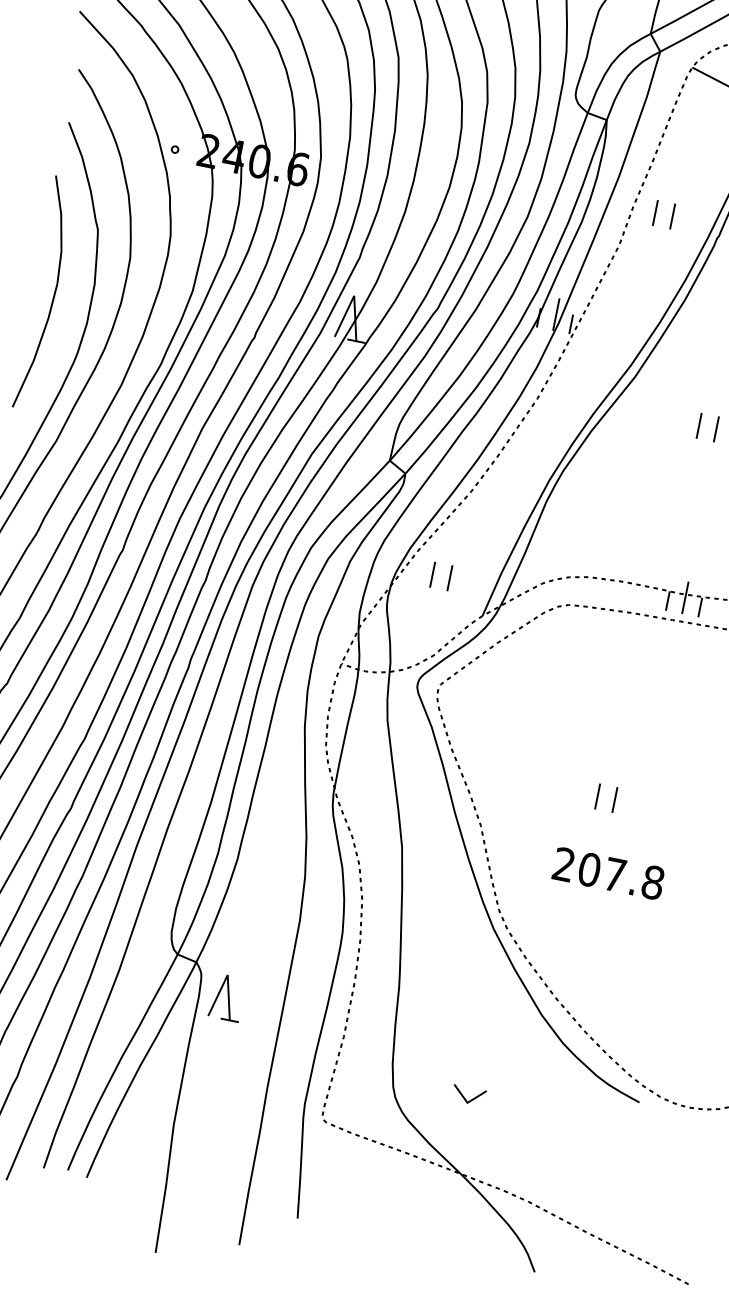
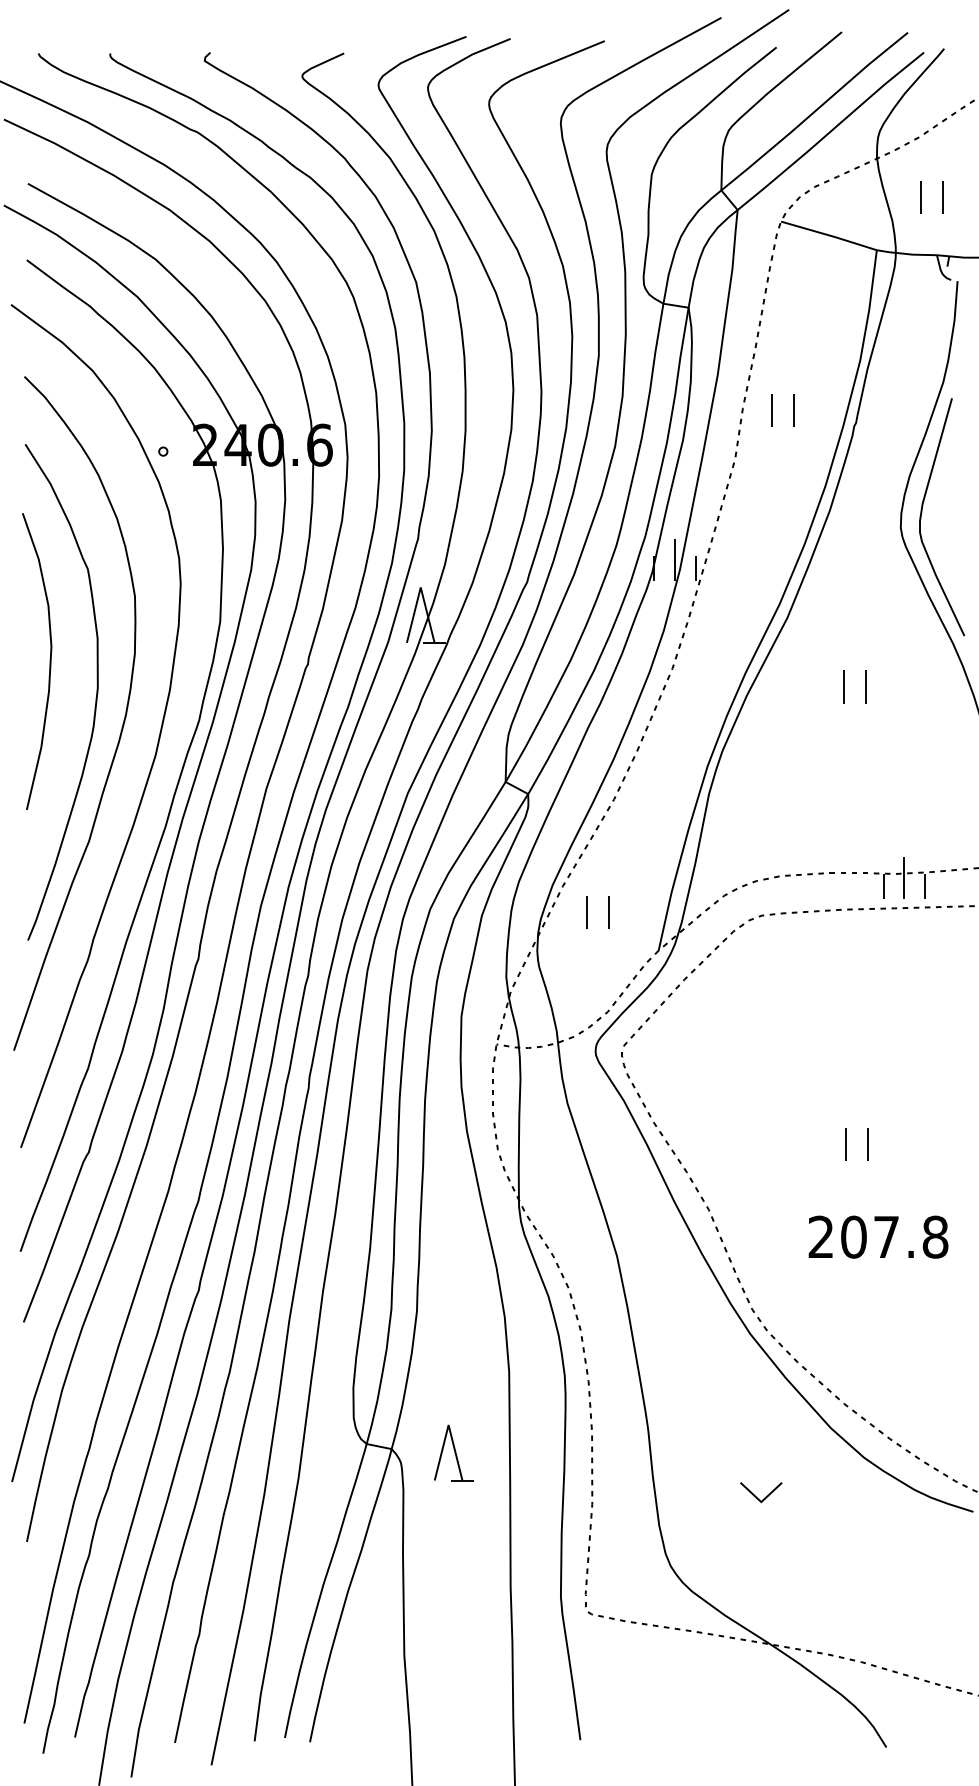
part: (699, 425) -> (844, 686), moved
part: (227, 997) -> (453, 1452), moved
part: (469, 1095) -> (761, 1492), moved

